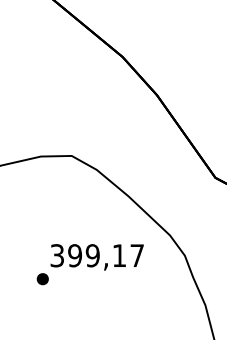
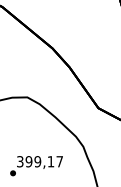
text: (90, 265) -> (36, 166), moved

